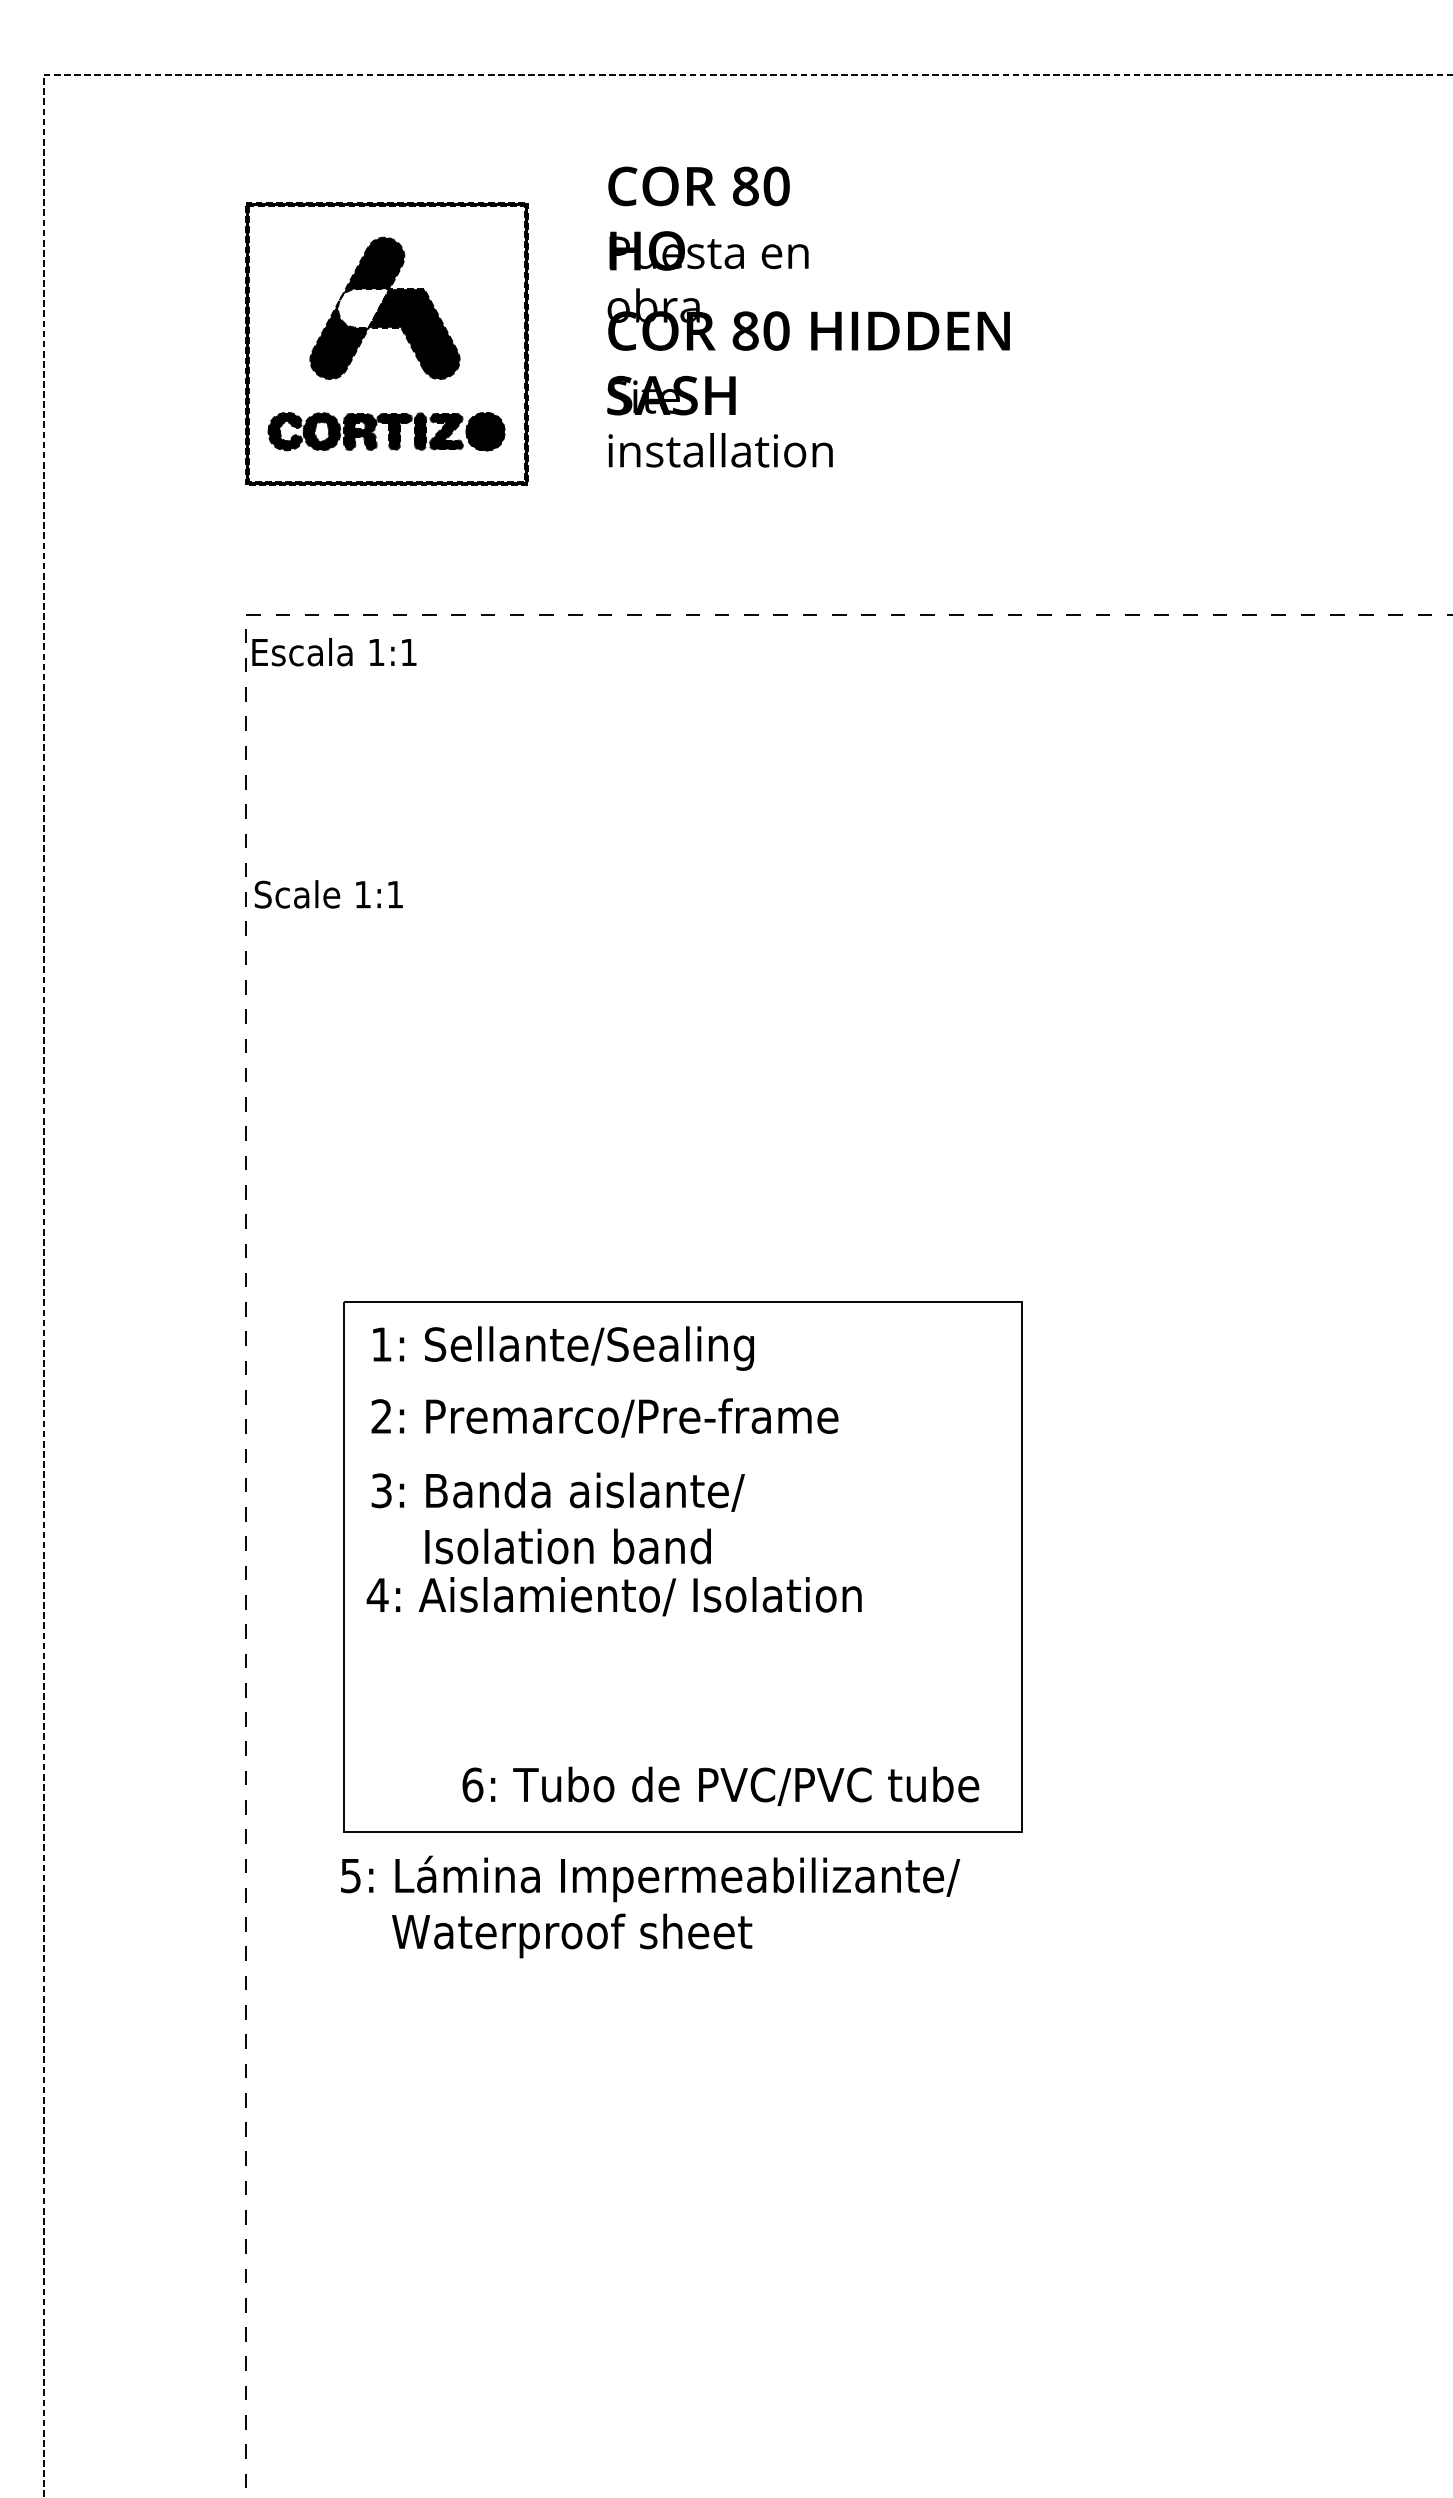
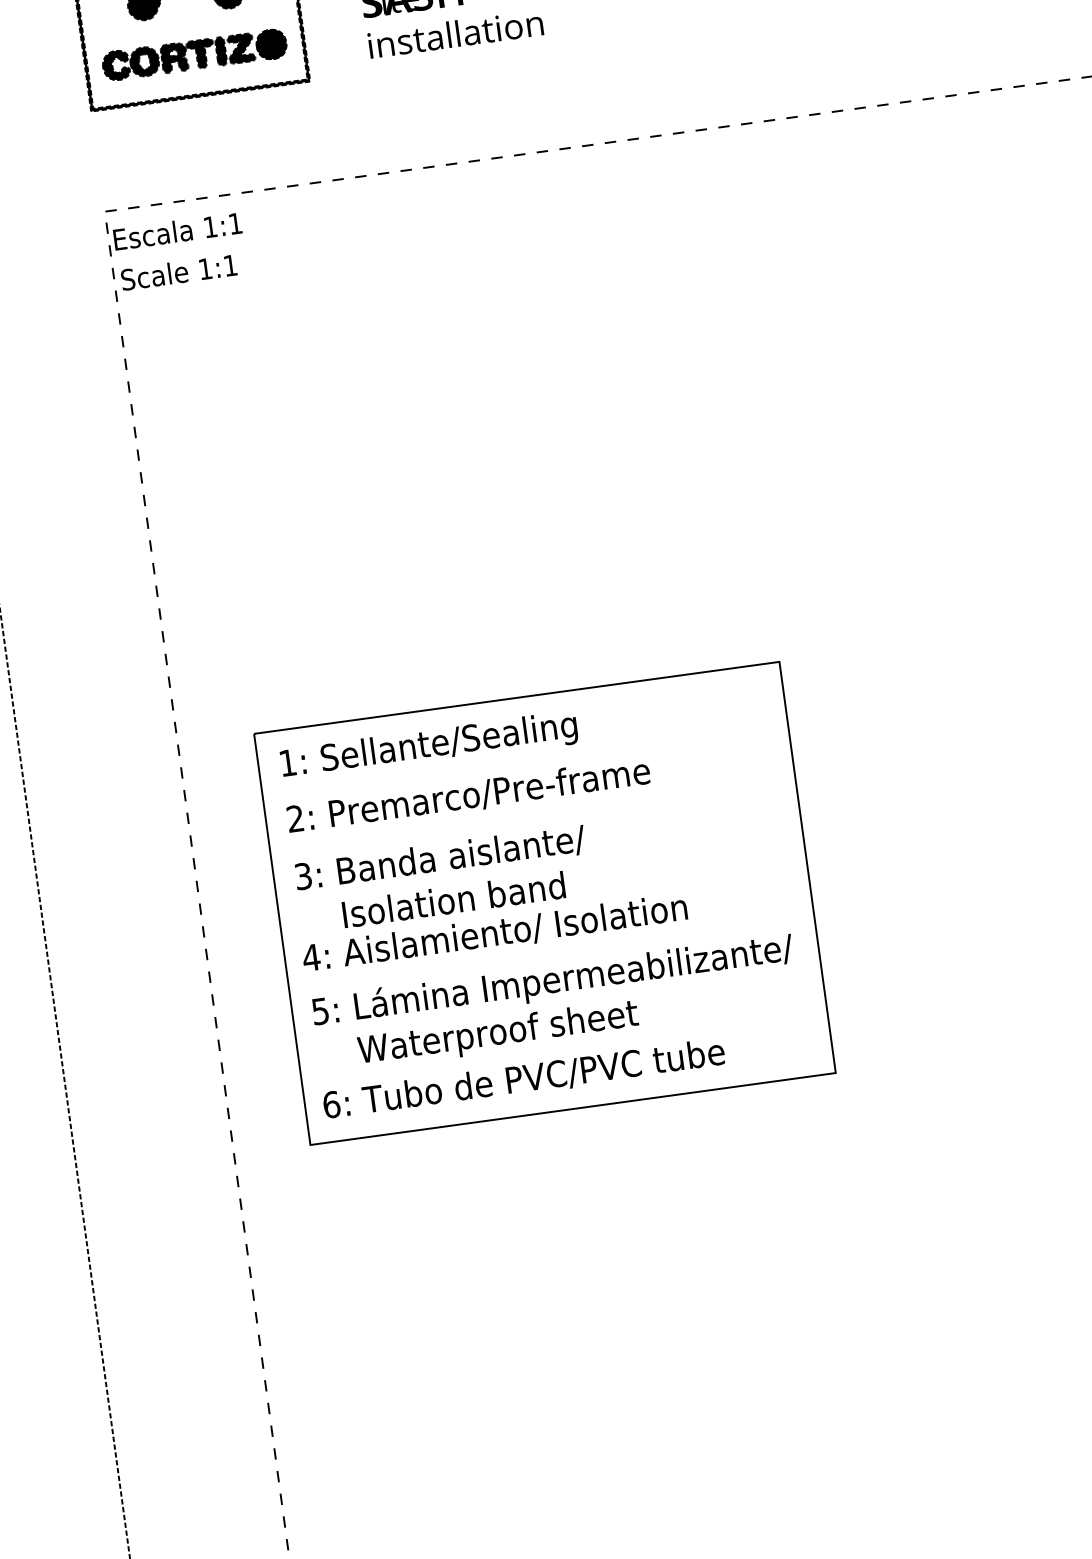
text: (328, 894) -> (178, 272), moved
text: (720, 1785) -> (523, 1078), moved
text: (650, 1906) -> (555, 1003), moved

